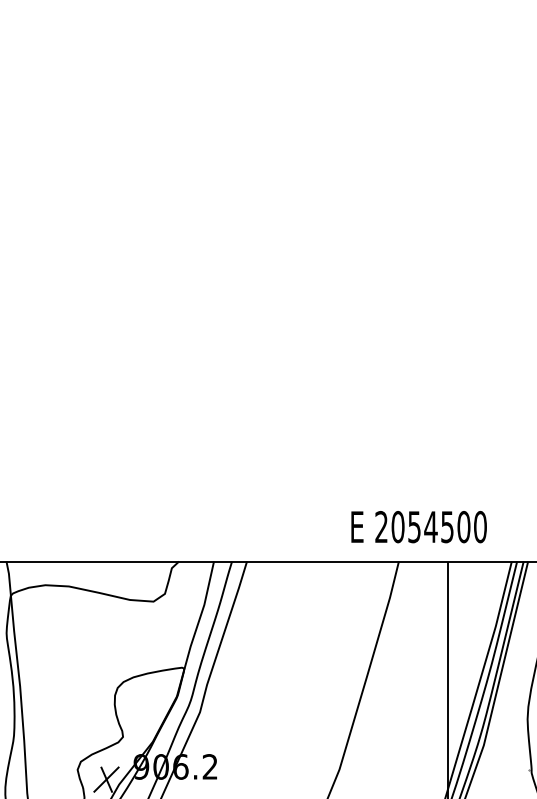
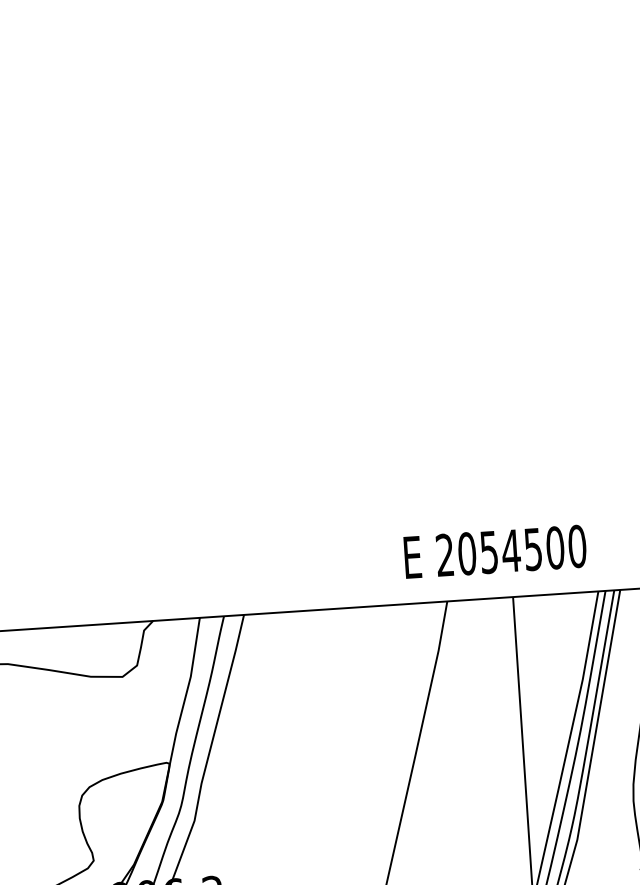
text: (418, 527) -> (494, 552), moved

